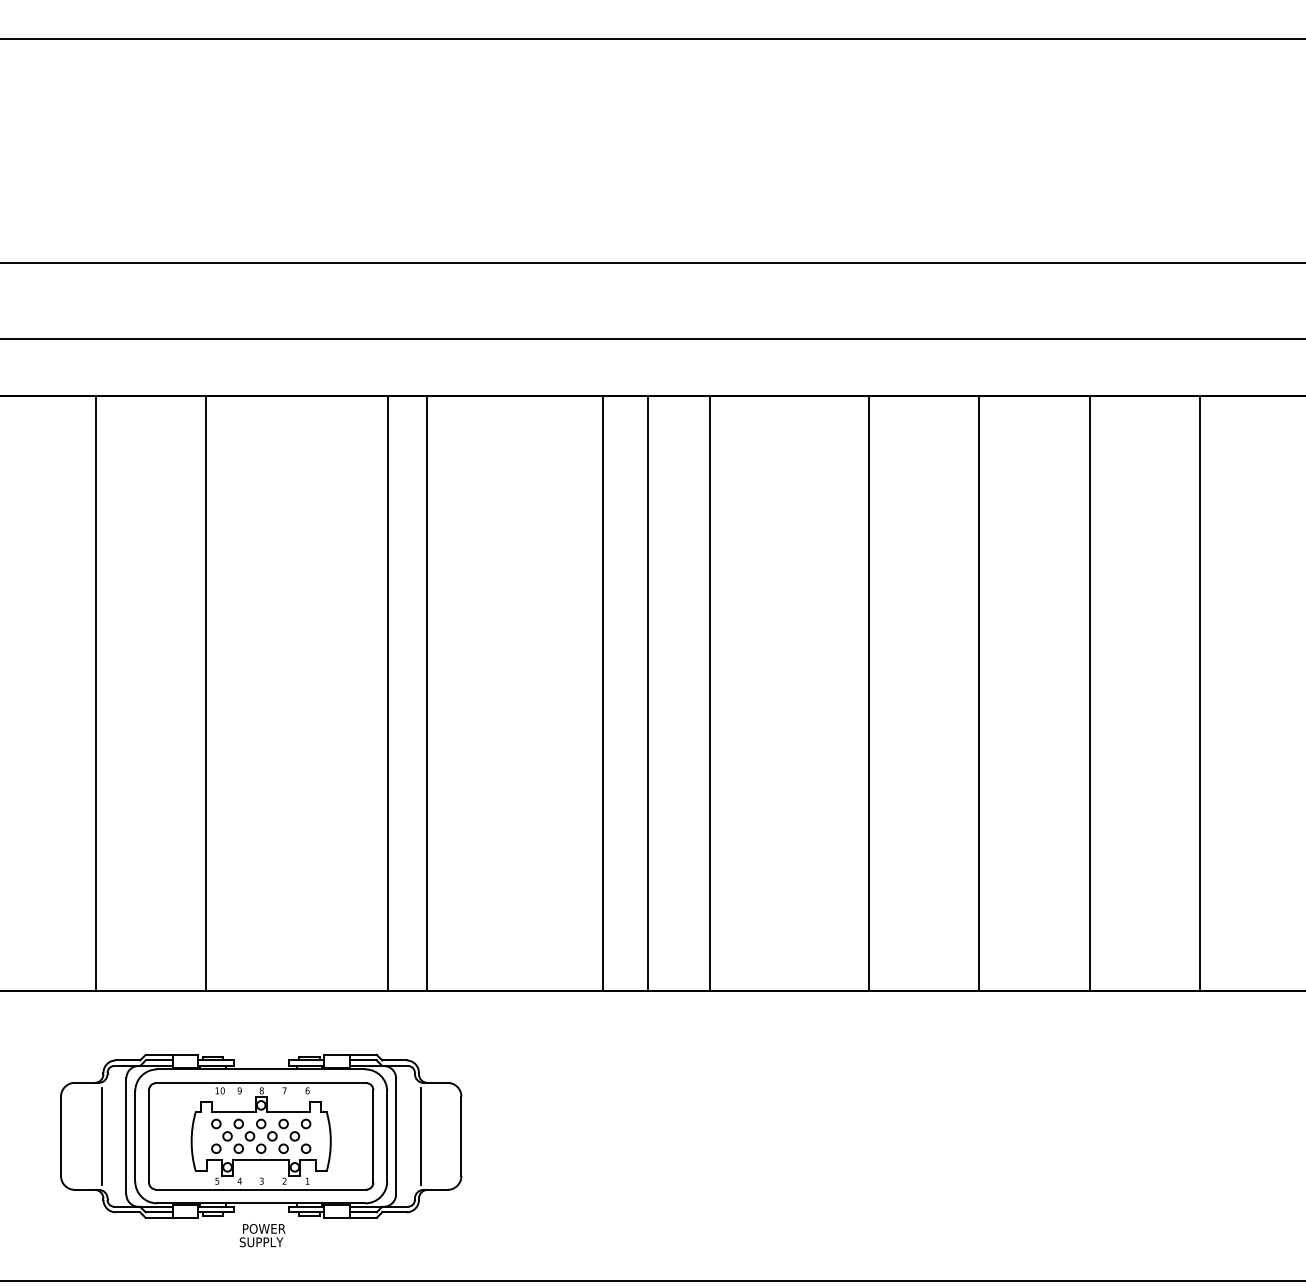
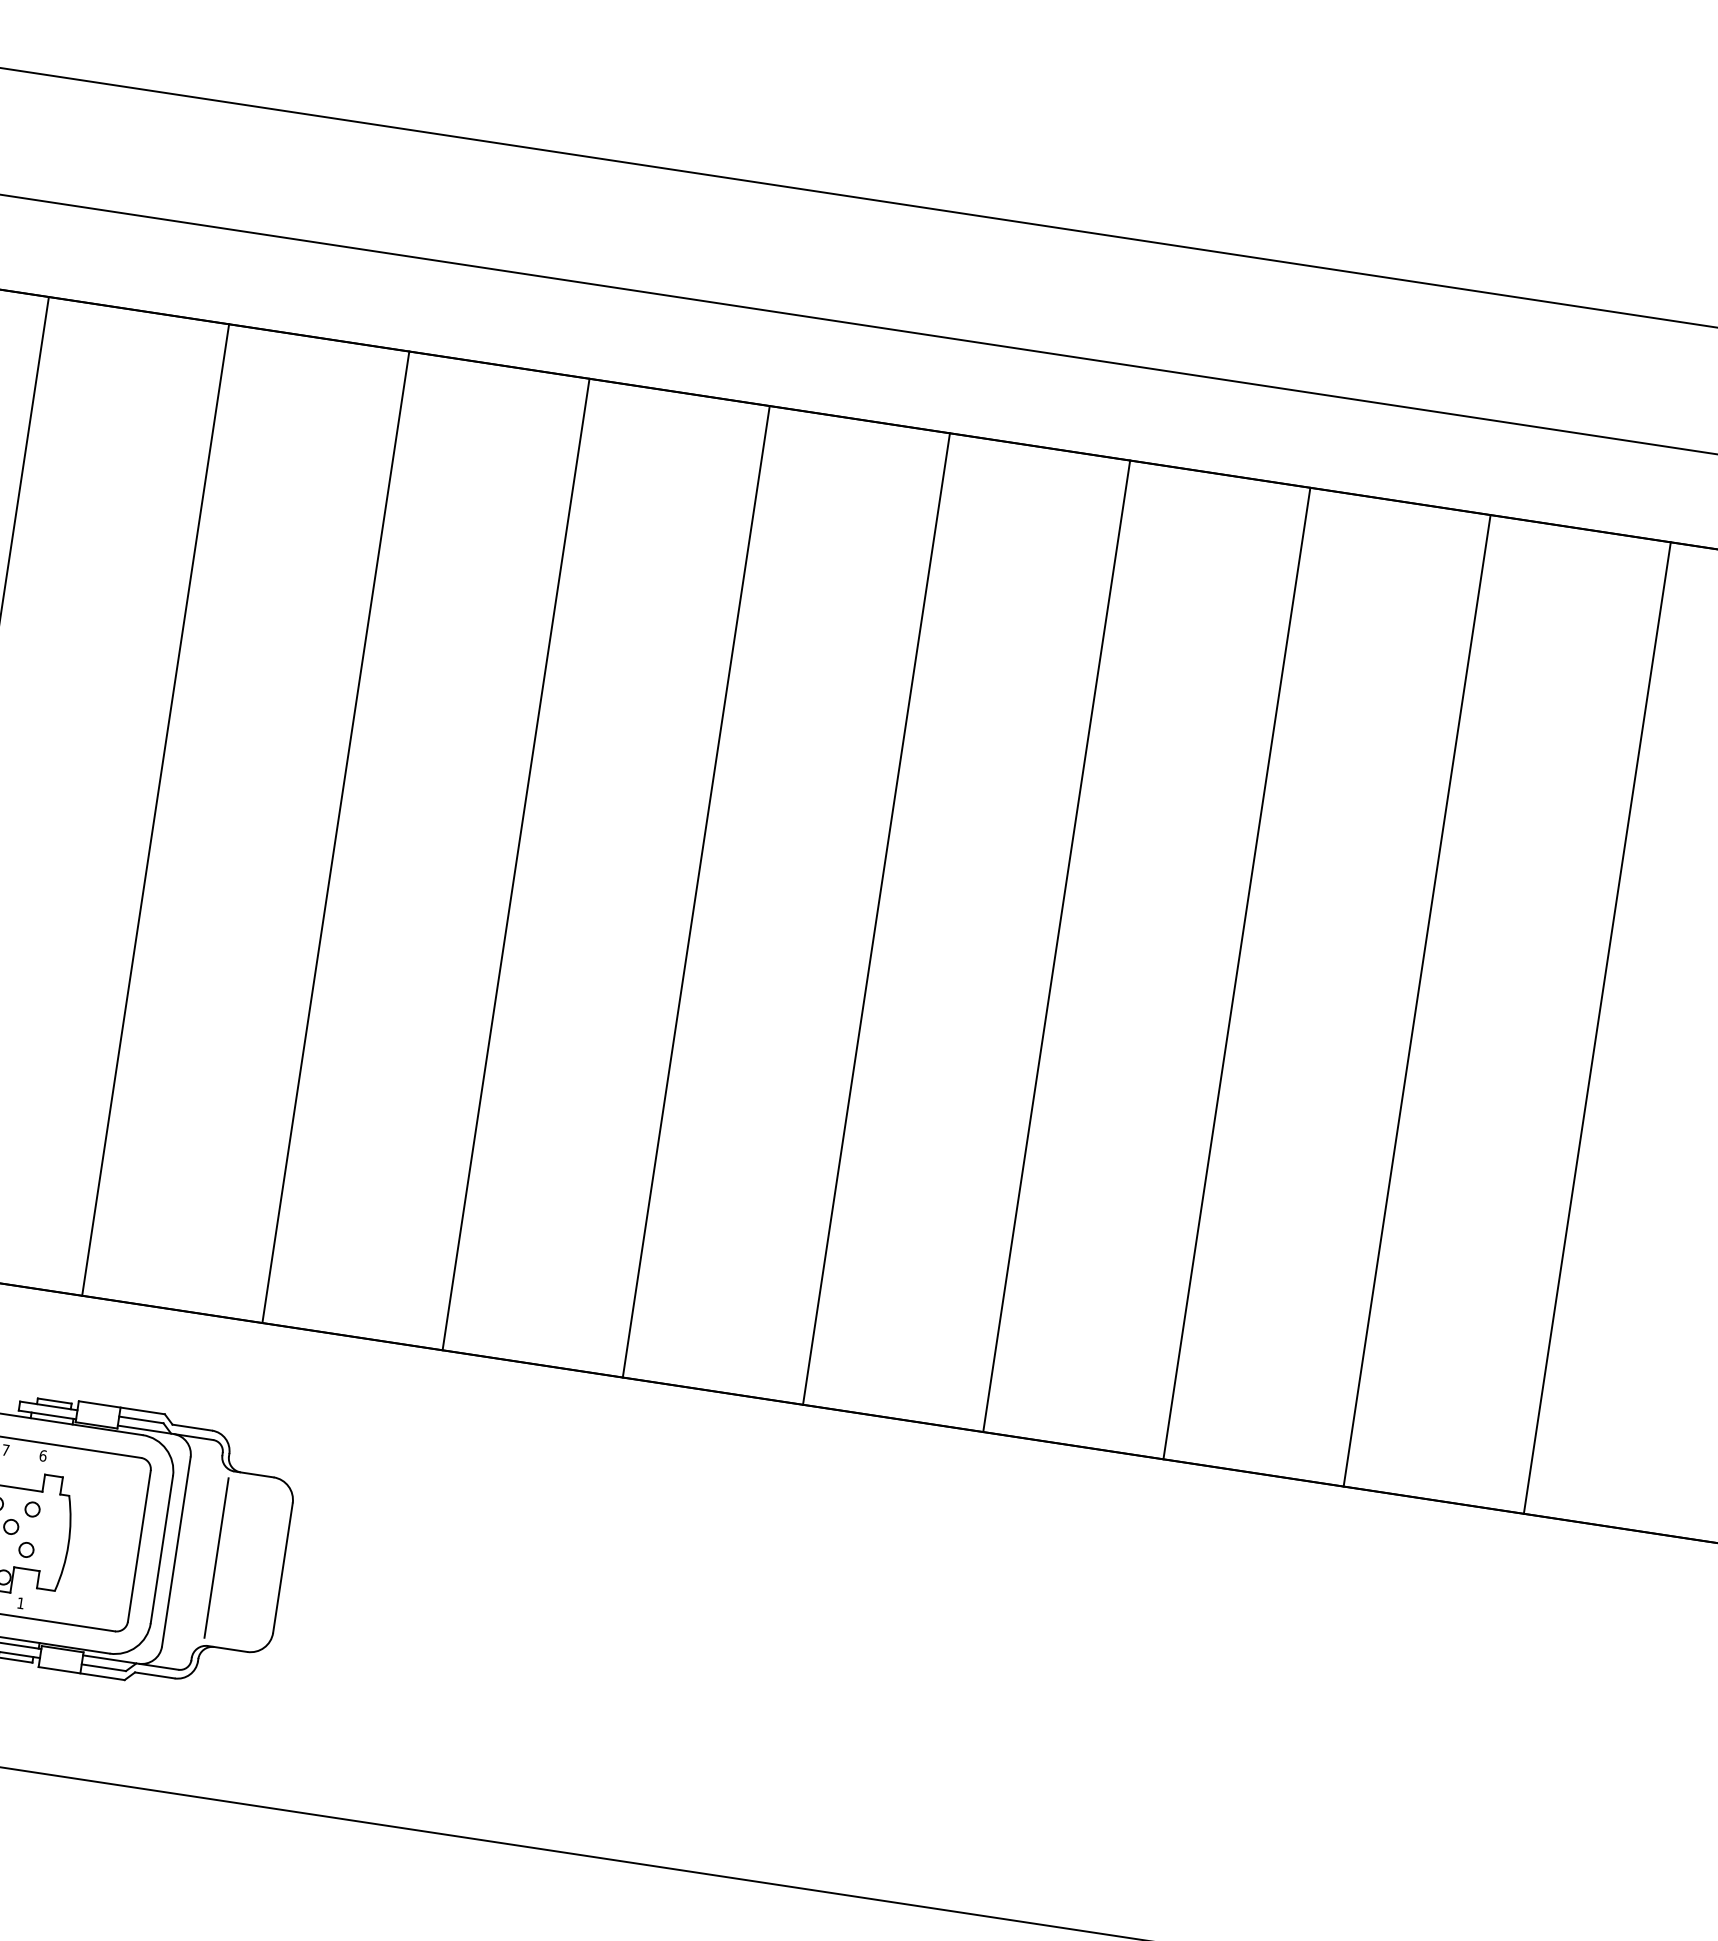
line: (388, 693) -> (155, 809), moved
line: (603, 693) -> (516, 864), moved
line: (710, 693) -> (876, 918), moved

